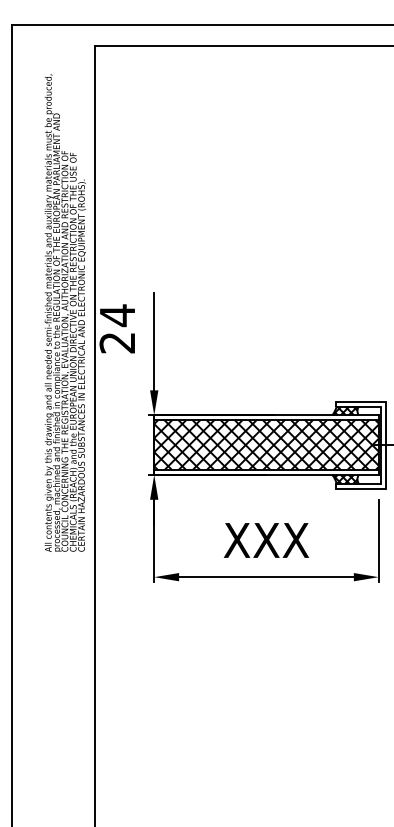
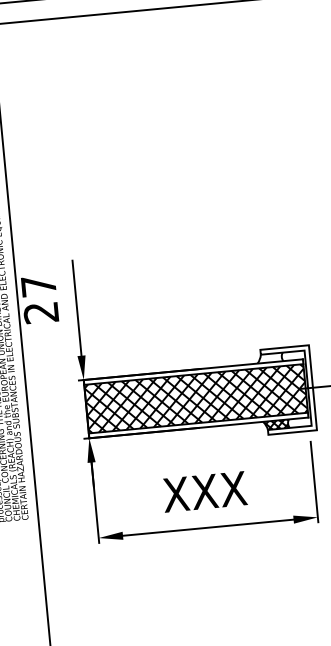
text: (117, 315) -> (38, 286), 24 -> 27
hatch: (345, 410) -> (270, 357), removed

